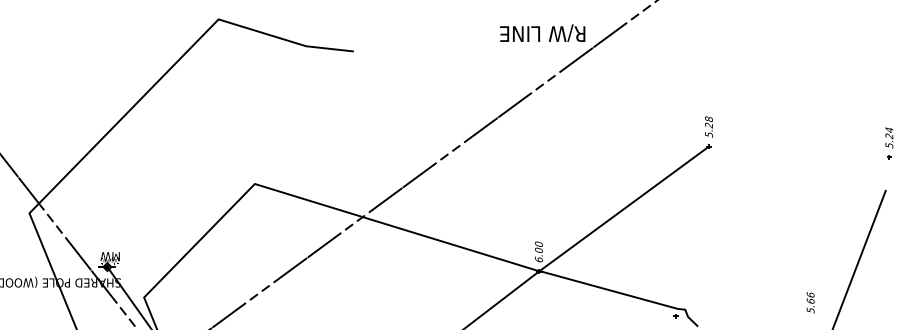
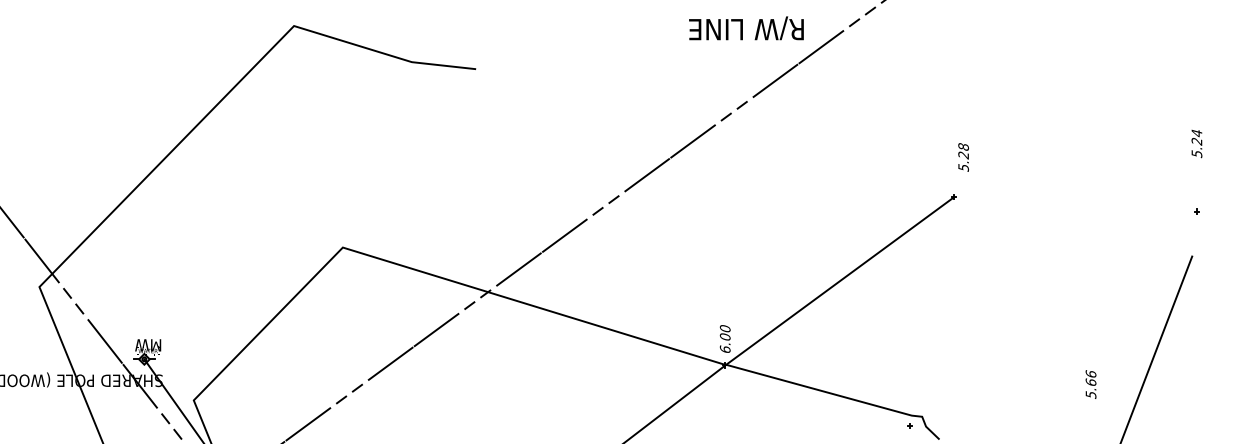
text: (542, 32) -> (746, 27), moved
text: (708, 126) -> (962, 156), moved
text: (889, 137) -> (1197, 143), moved
text: (810, 302) -> (1090, 384), moved

